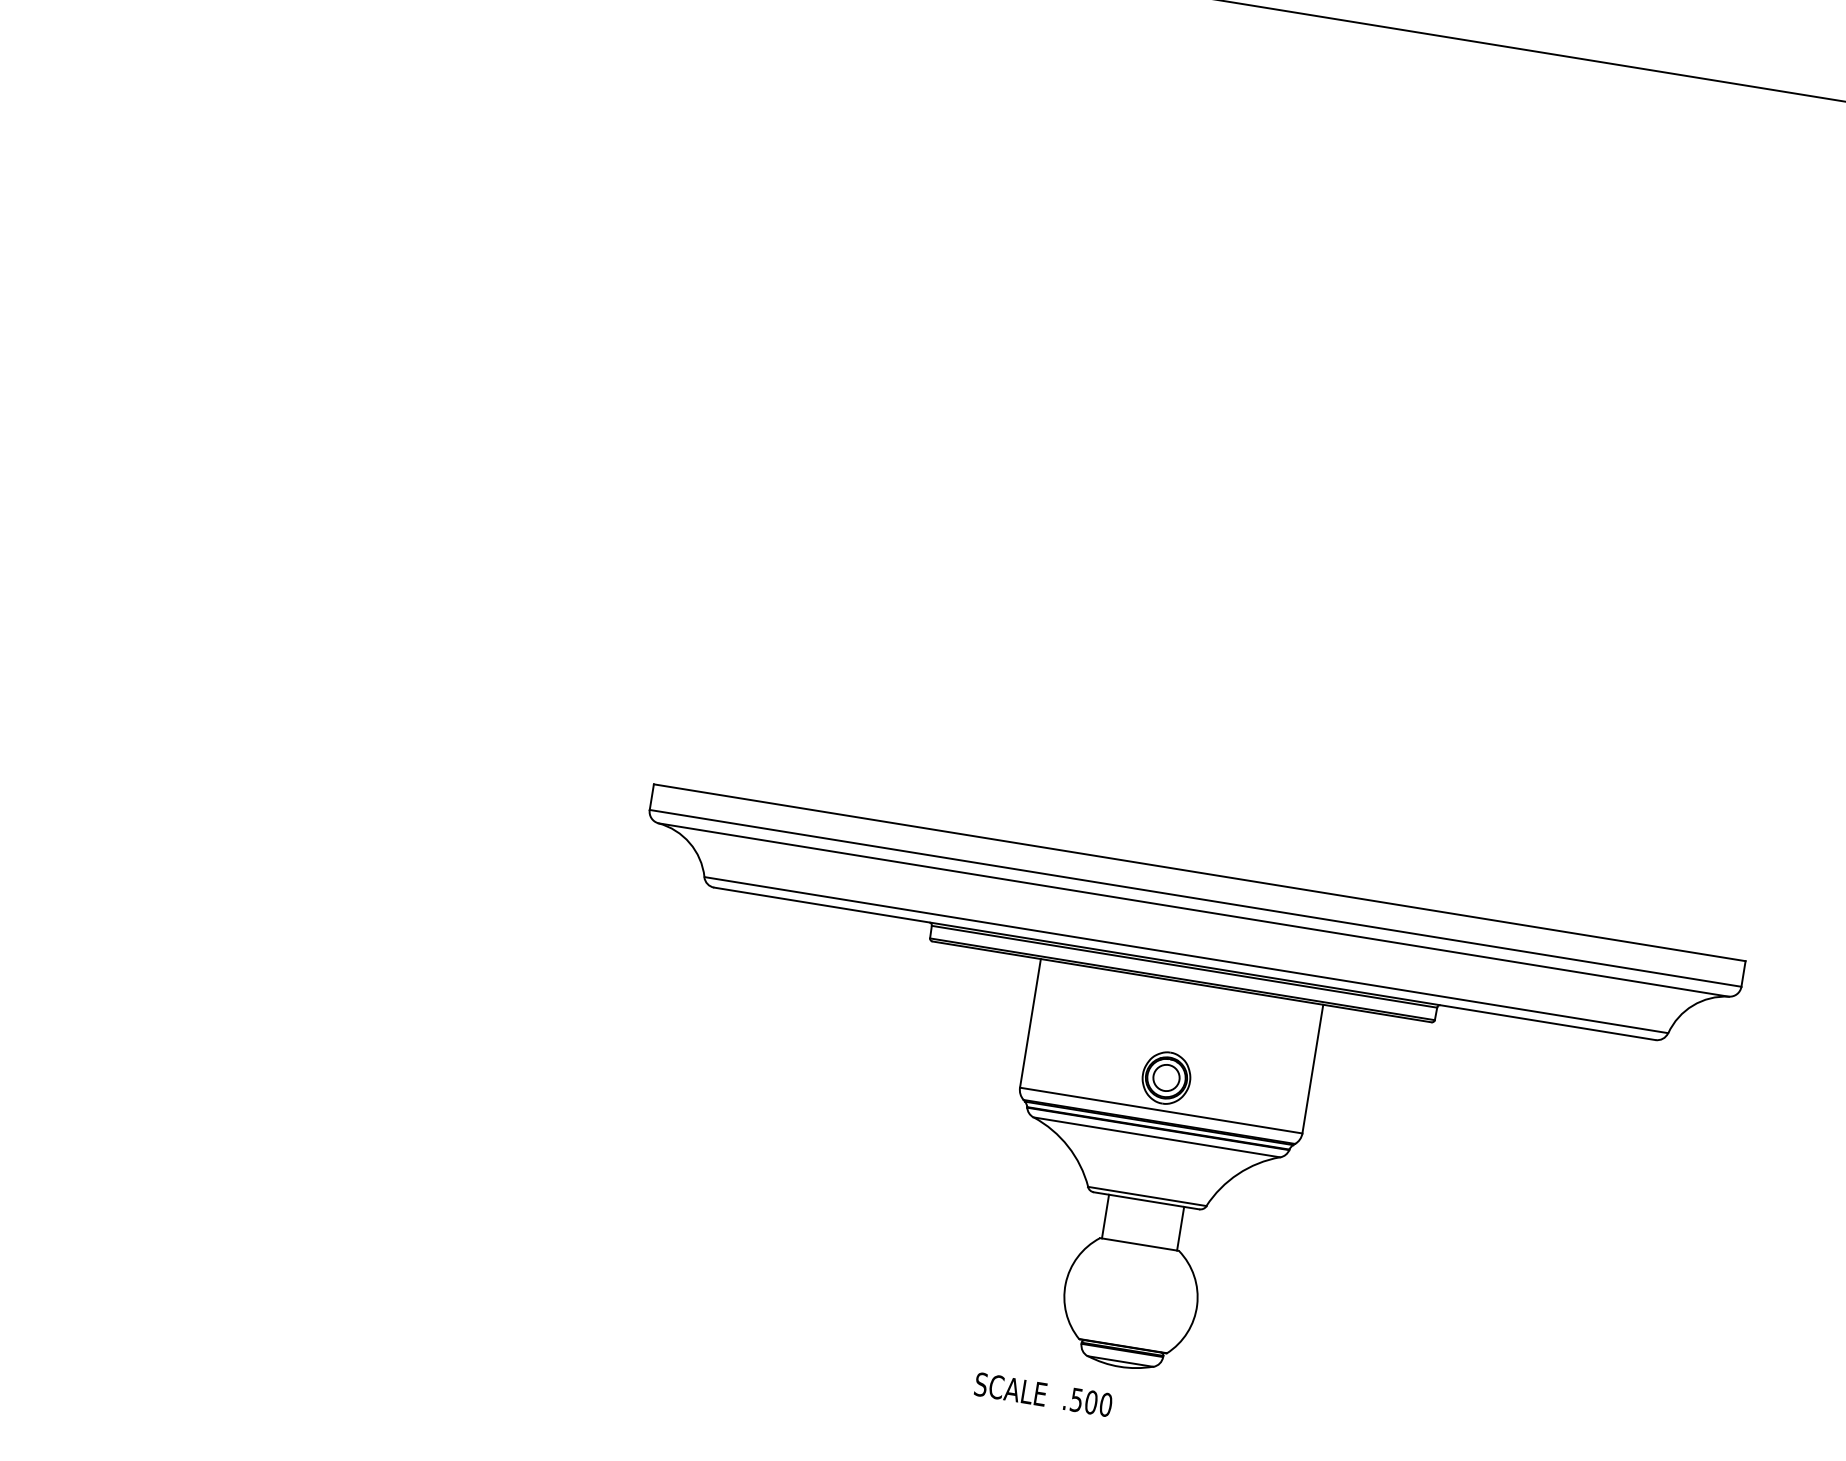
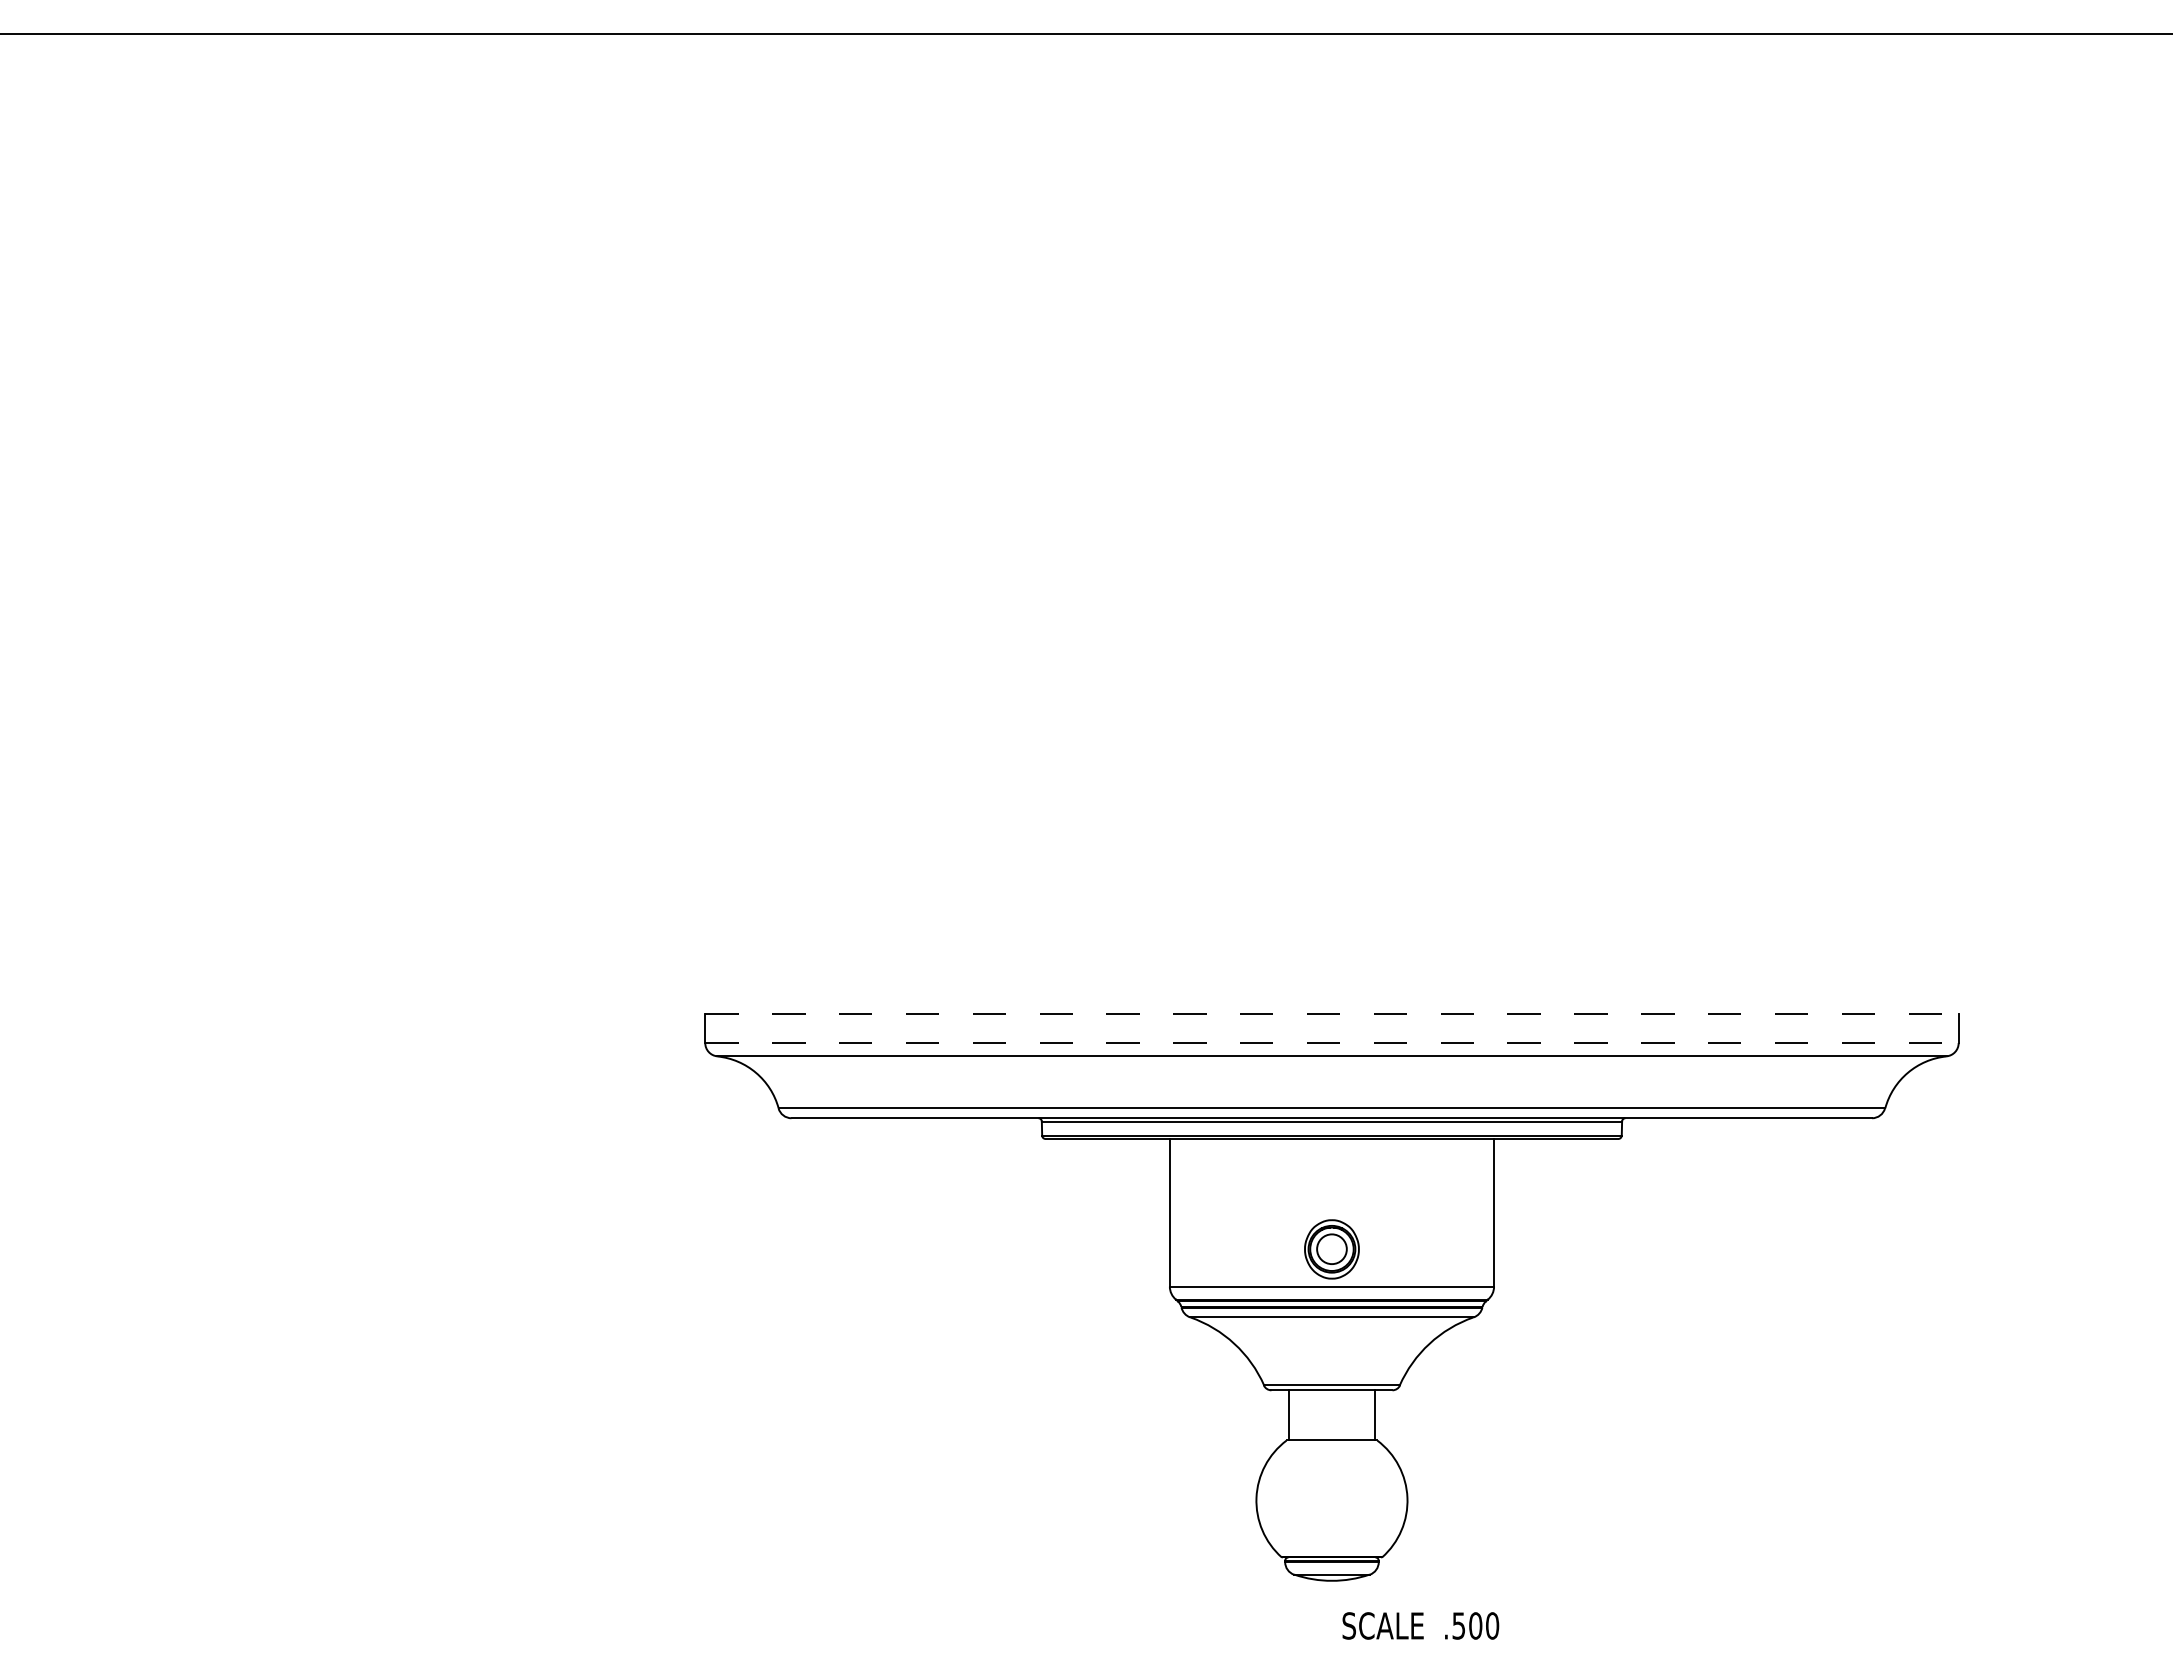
line: (1199, 872) -> (1331, 1013), solid -> dashed
line: (1195, 898) -> (1331, 1043), solid -> dashed
text: (1043, 1394) -> (1420, 1625), moved

